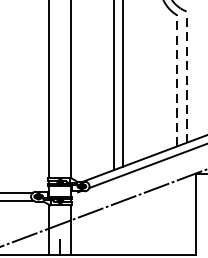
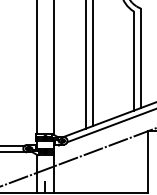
line: (185, 77) -> (140, 58), dashed -> solid
line: (176, 81) -> (133, 61), dashed -> solid

